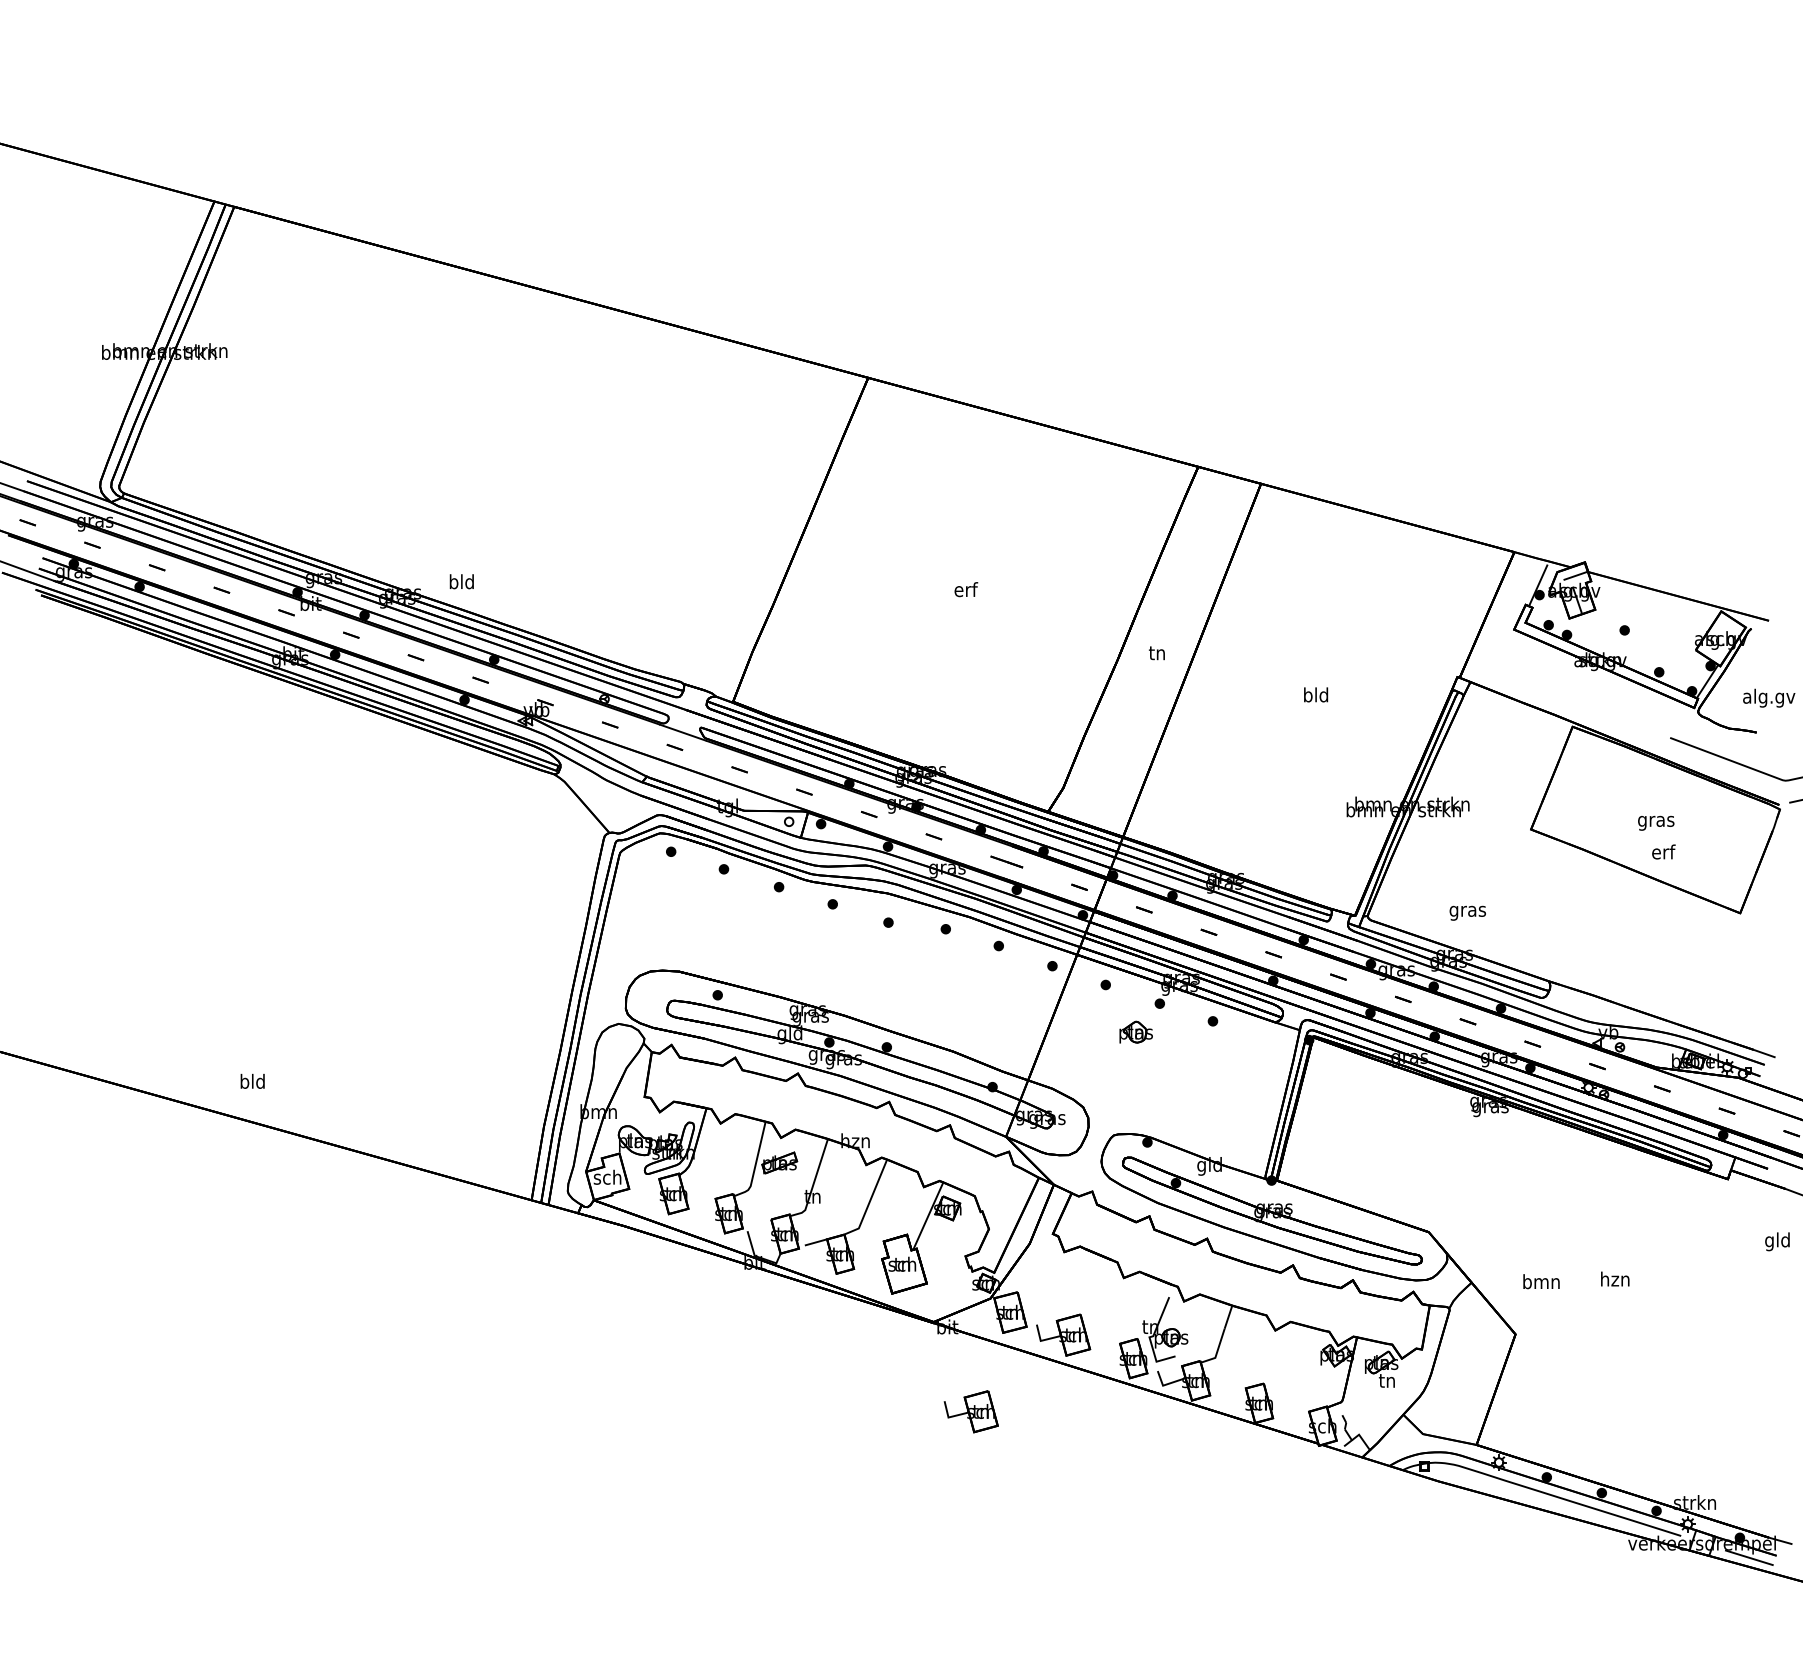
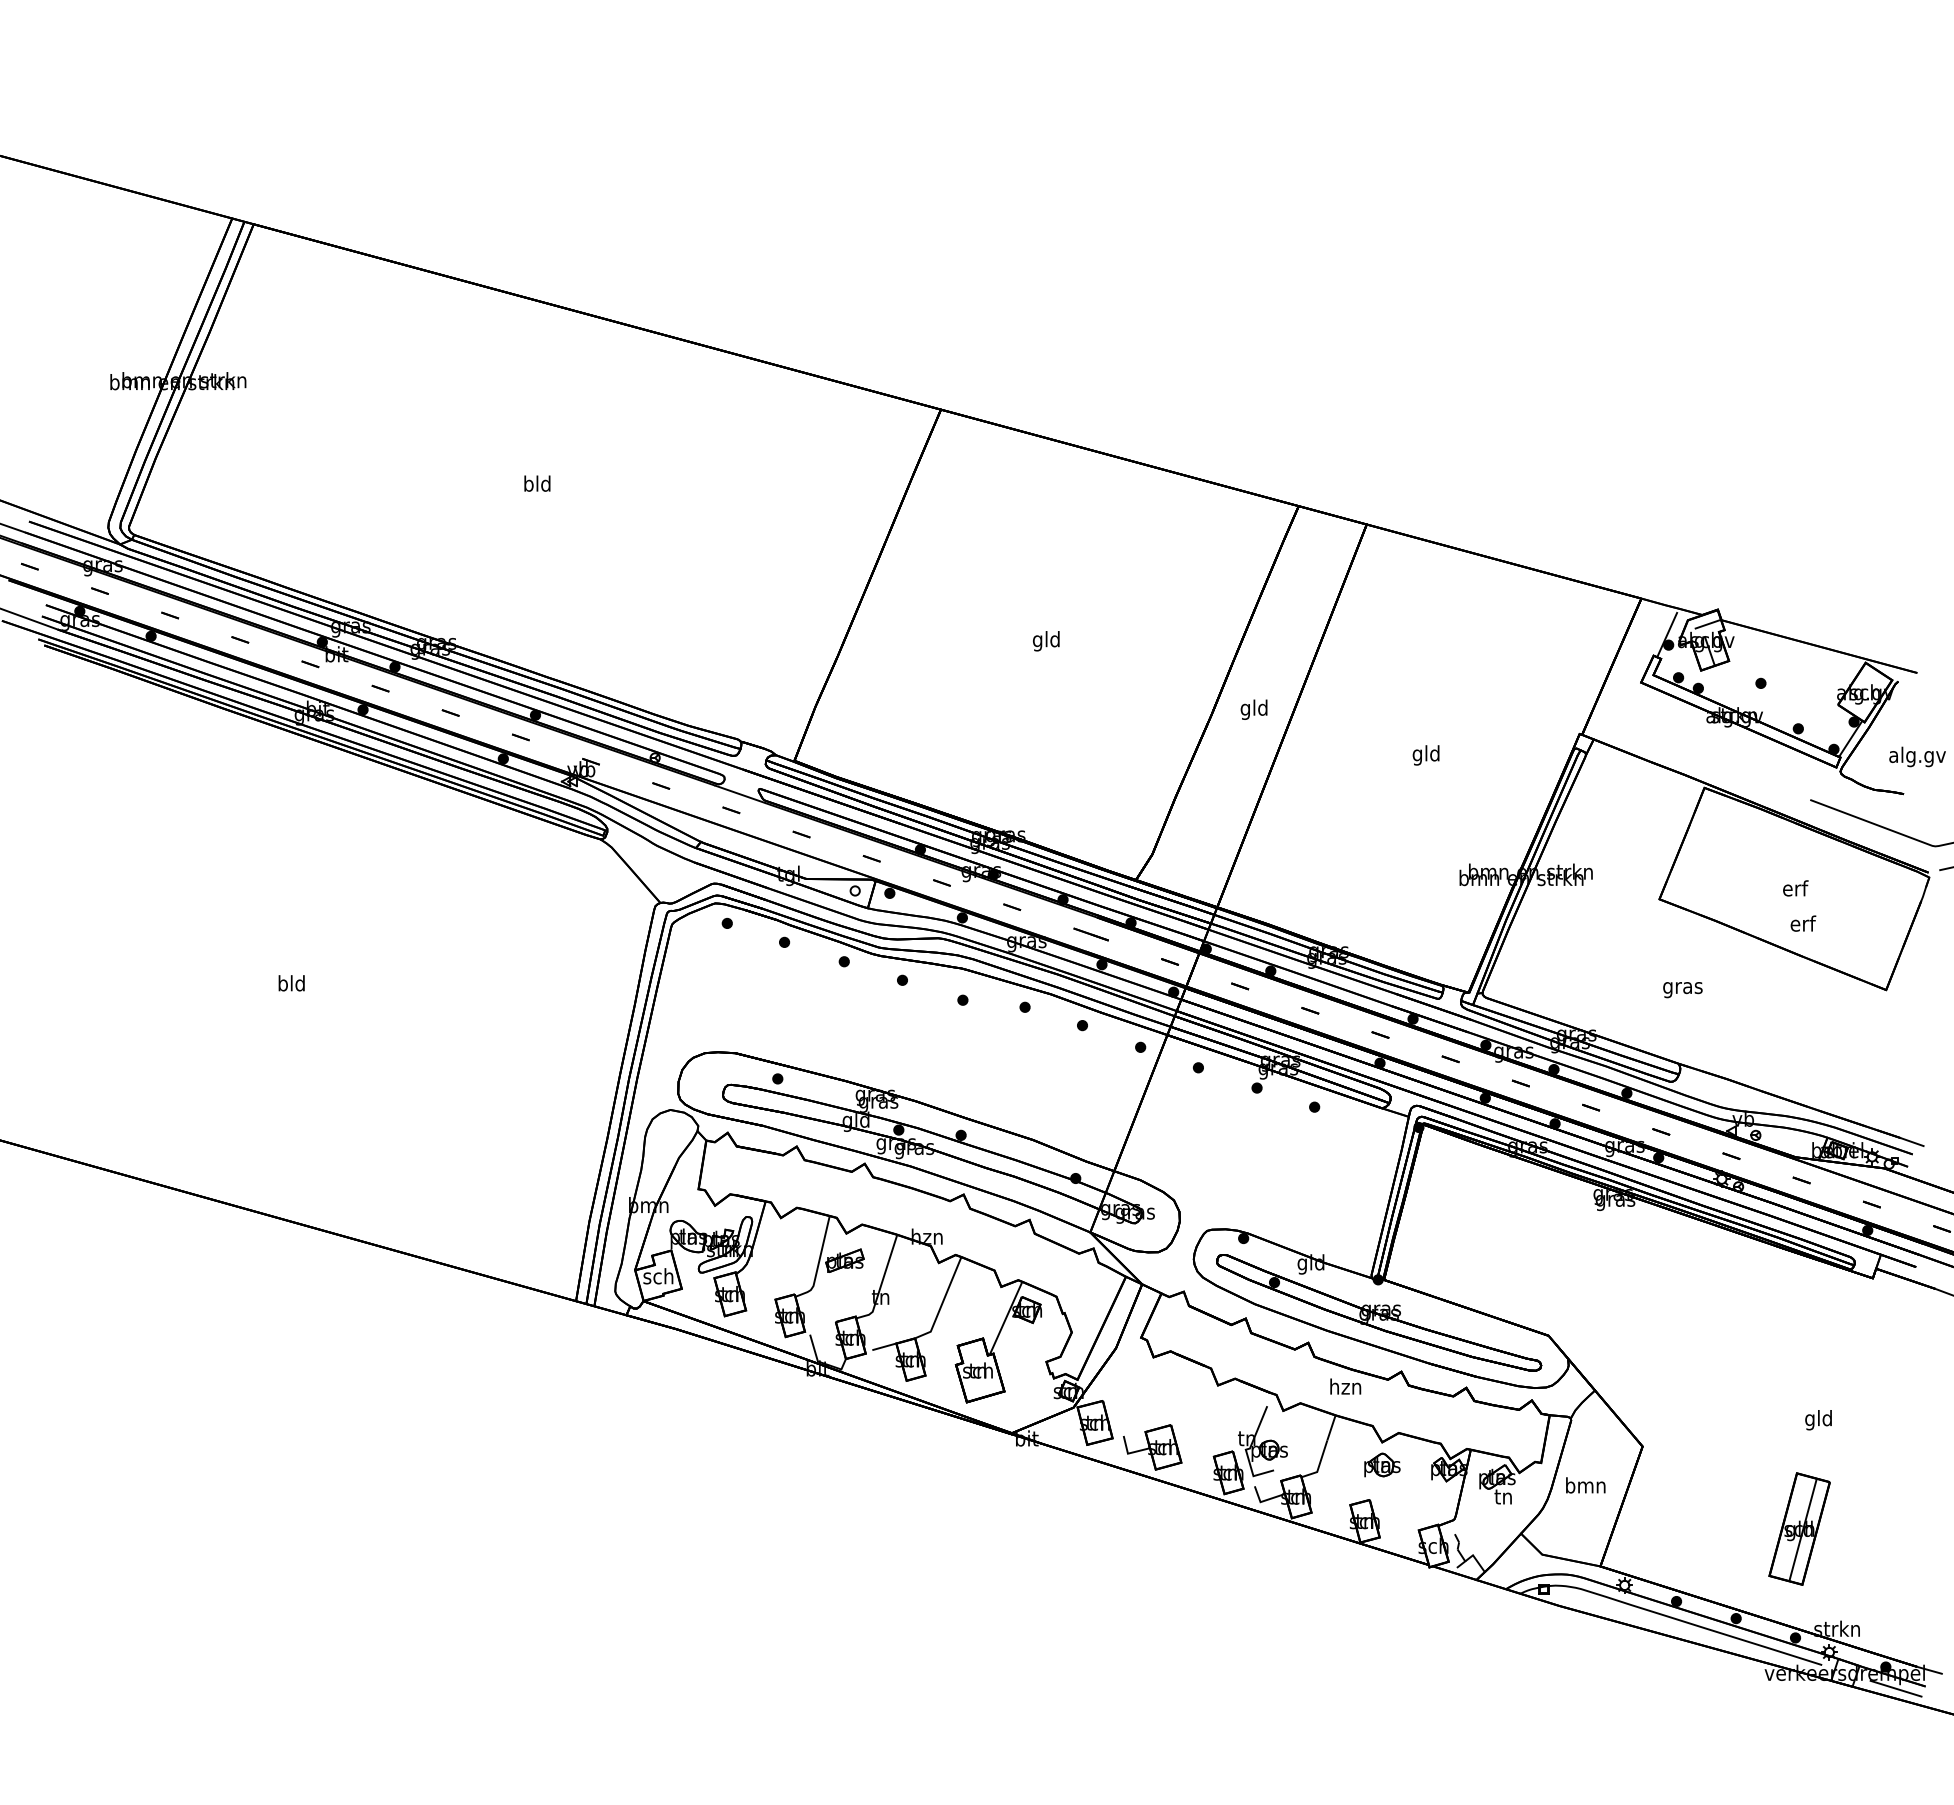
text: (461, 581) -> (537, 483), moved
text: (965, 591) -> (1046, 641), erf -> gld
text: (1156, 654) -> (1253, 709), tn -> gld
text: (1307, 696) -> (1417, 755), bld -> gld
text: (1655, 821) -> (1794, 890), gras -> erf
text: (1467, 913) -> (1682, 990), moved
part: (1136, 1031) -> (1382, 1464), moved
text: (252, 1081) -> (291, 983), moved
text: (1777, 1242) -> (1818, 1420), moved
text: (1615, 1278) -> (1345, 1386), moved
text: (1541, 1281) -> (1585, 1485), moved
part: (1660, 1409) -> (1799, 1528), added
part: (971, 1411) -> (1052, 1530), removed

